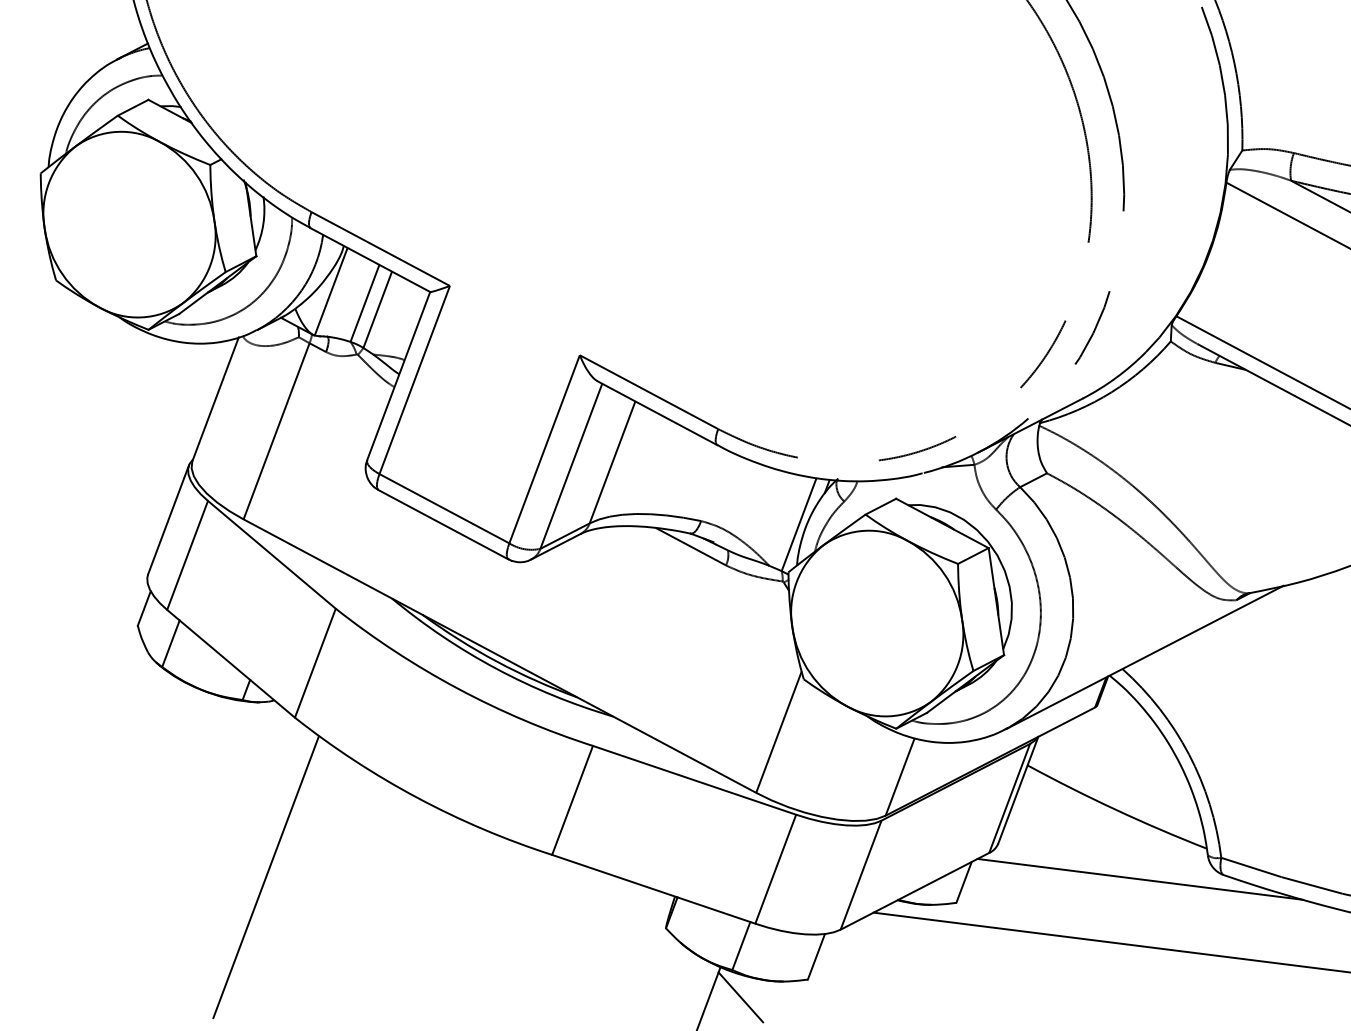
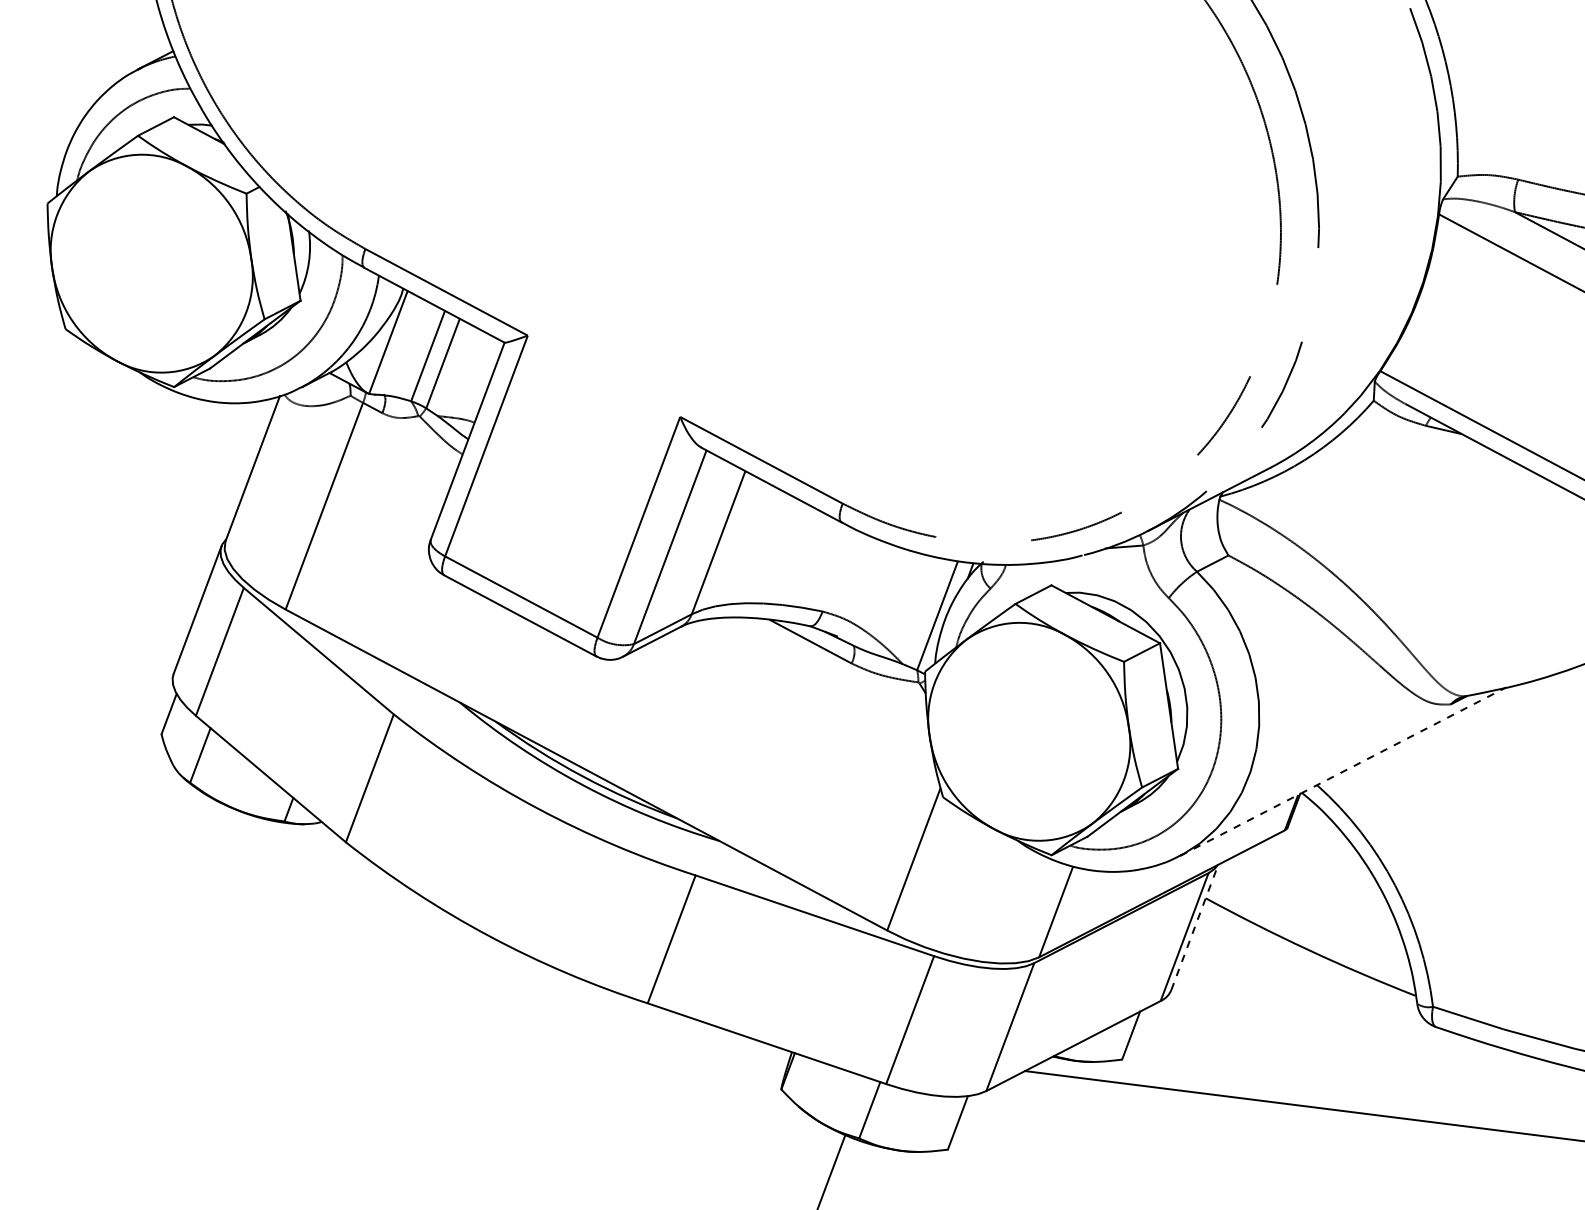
line: (1145, 657) -> (1343, 771), solid -> dashed
line: (1018, 790) -> (1194, 927), solid -> dashed
line: (265, 877) -> (311, 1029), removed
line: (1140, 879) -> (1338, 1032), removed
line: (741, 997) -> (869, 1170), removed

